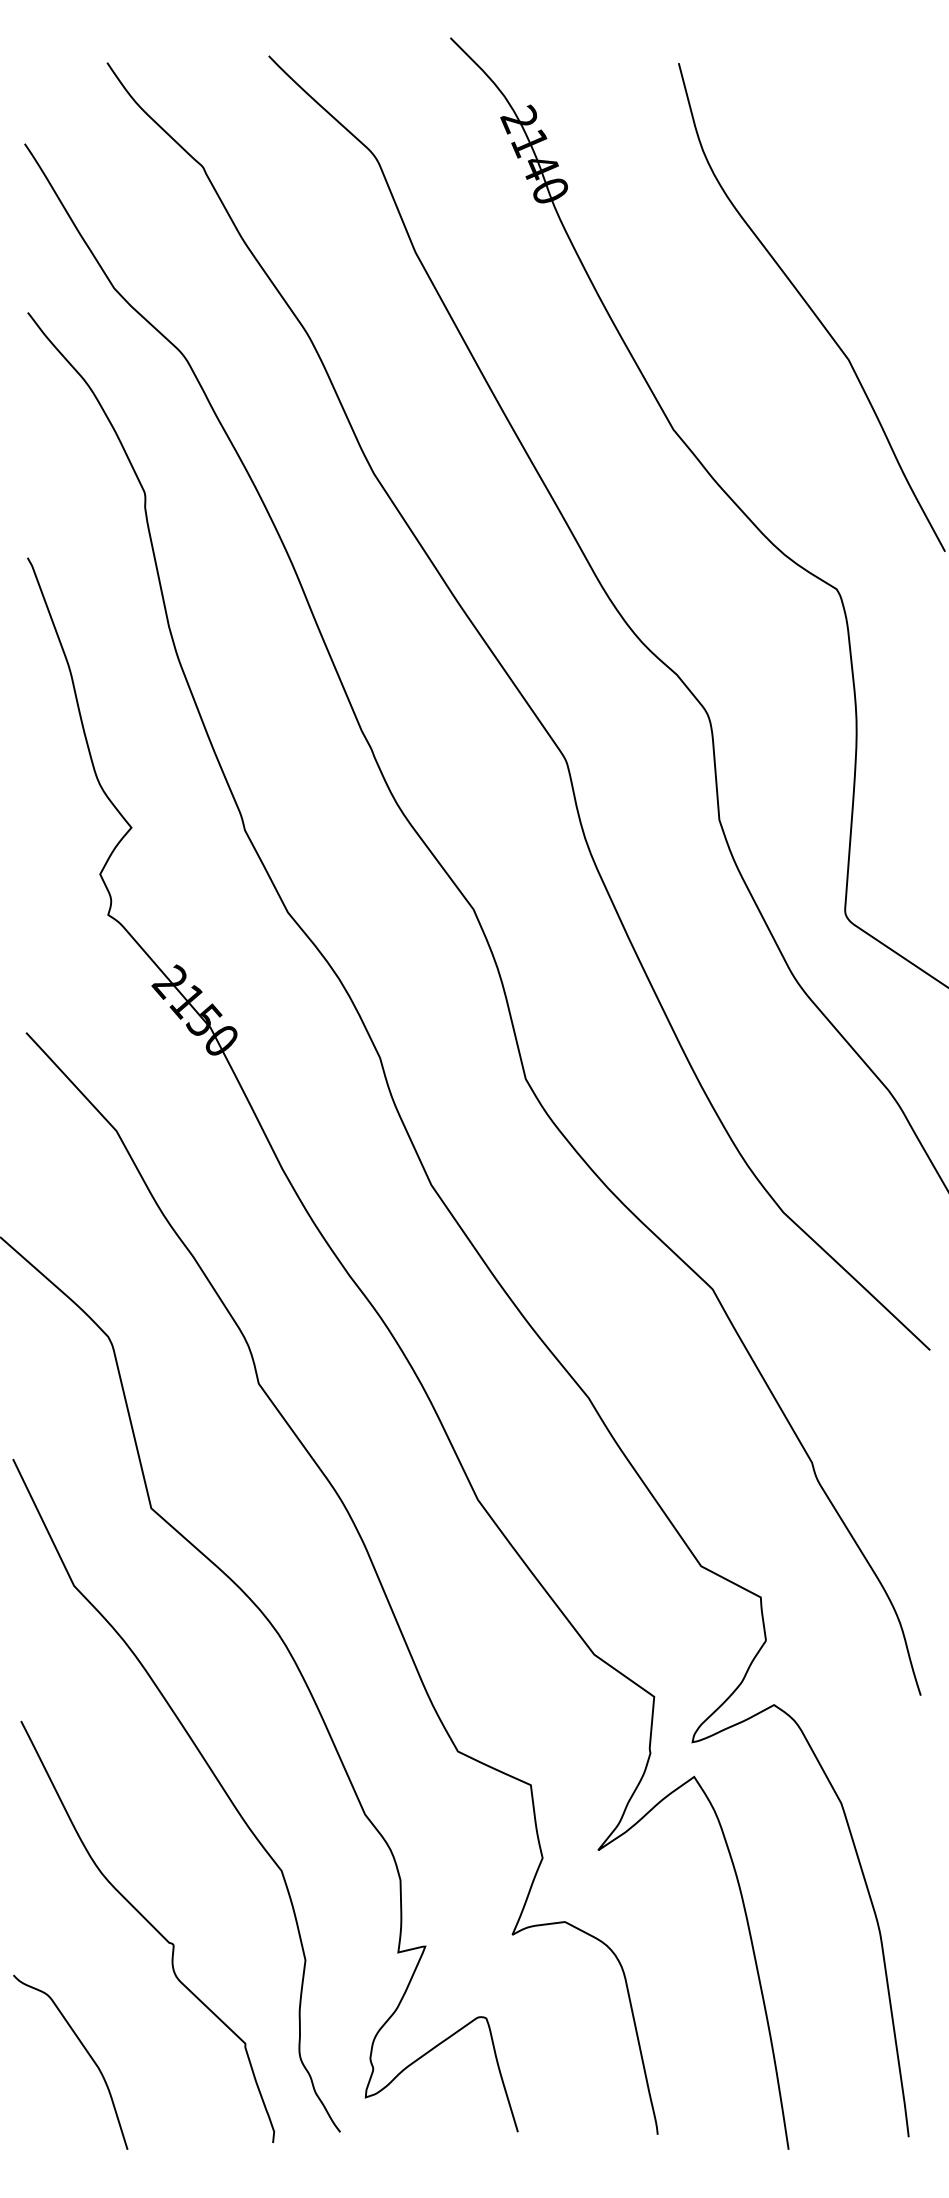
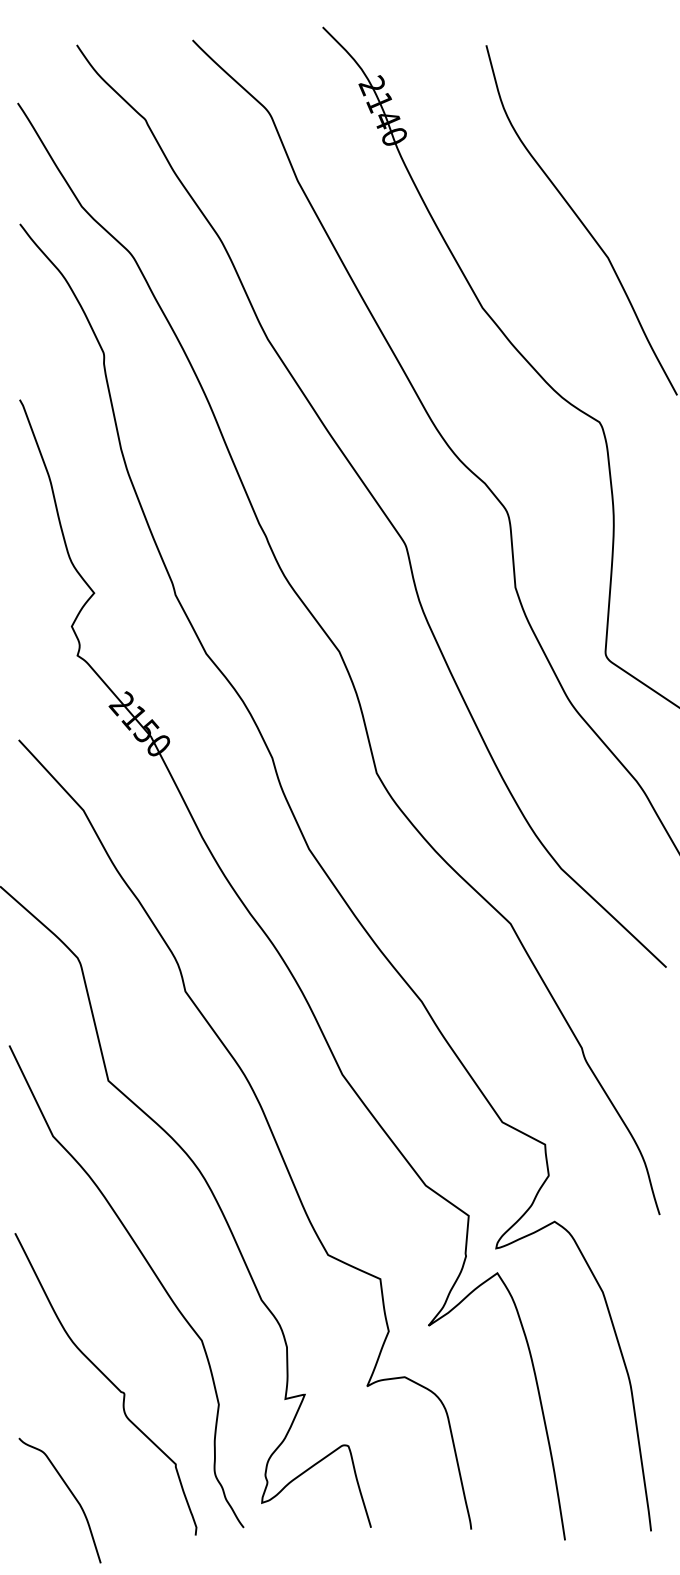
curve: (86, 2052) -> (71, 1493), moved

